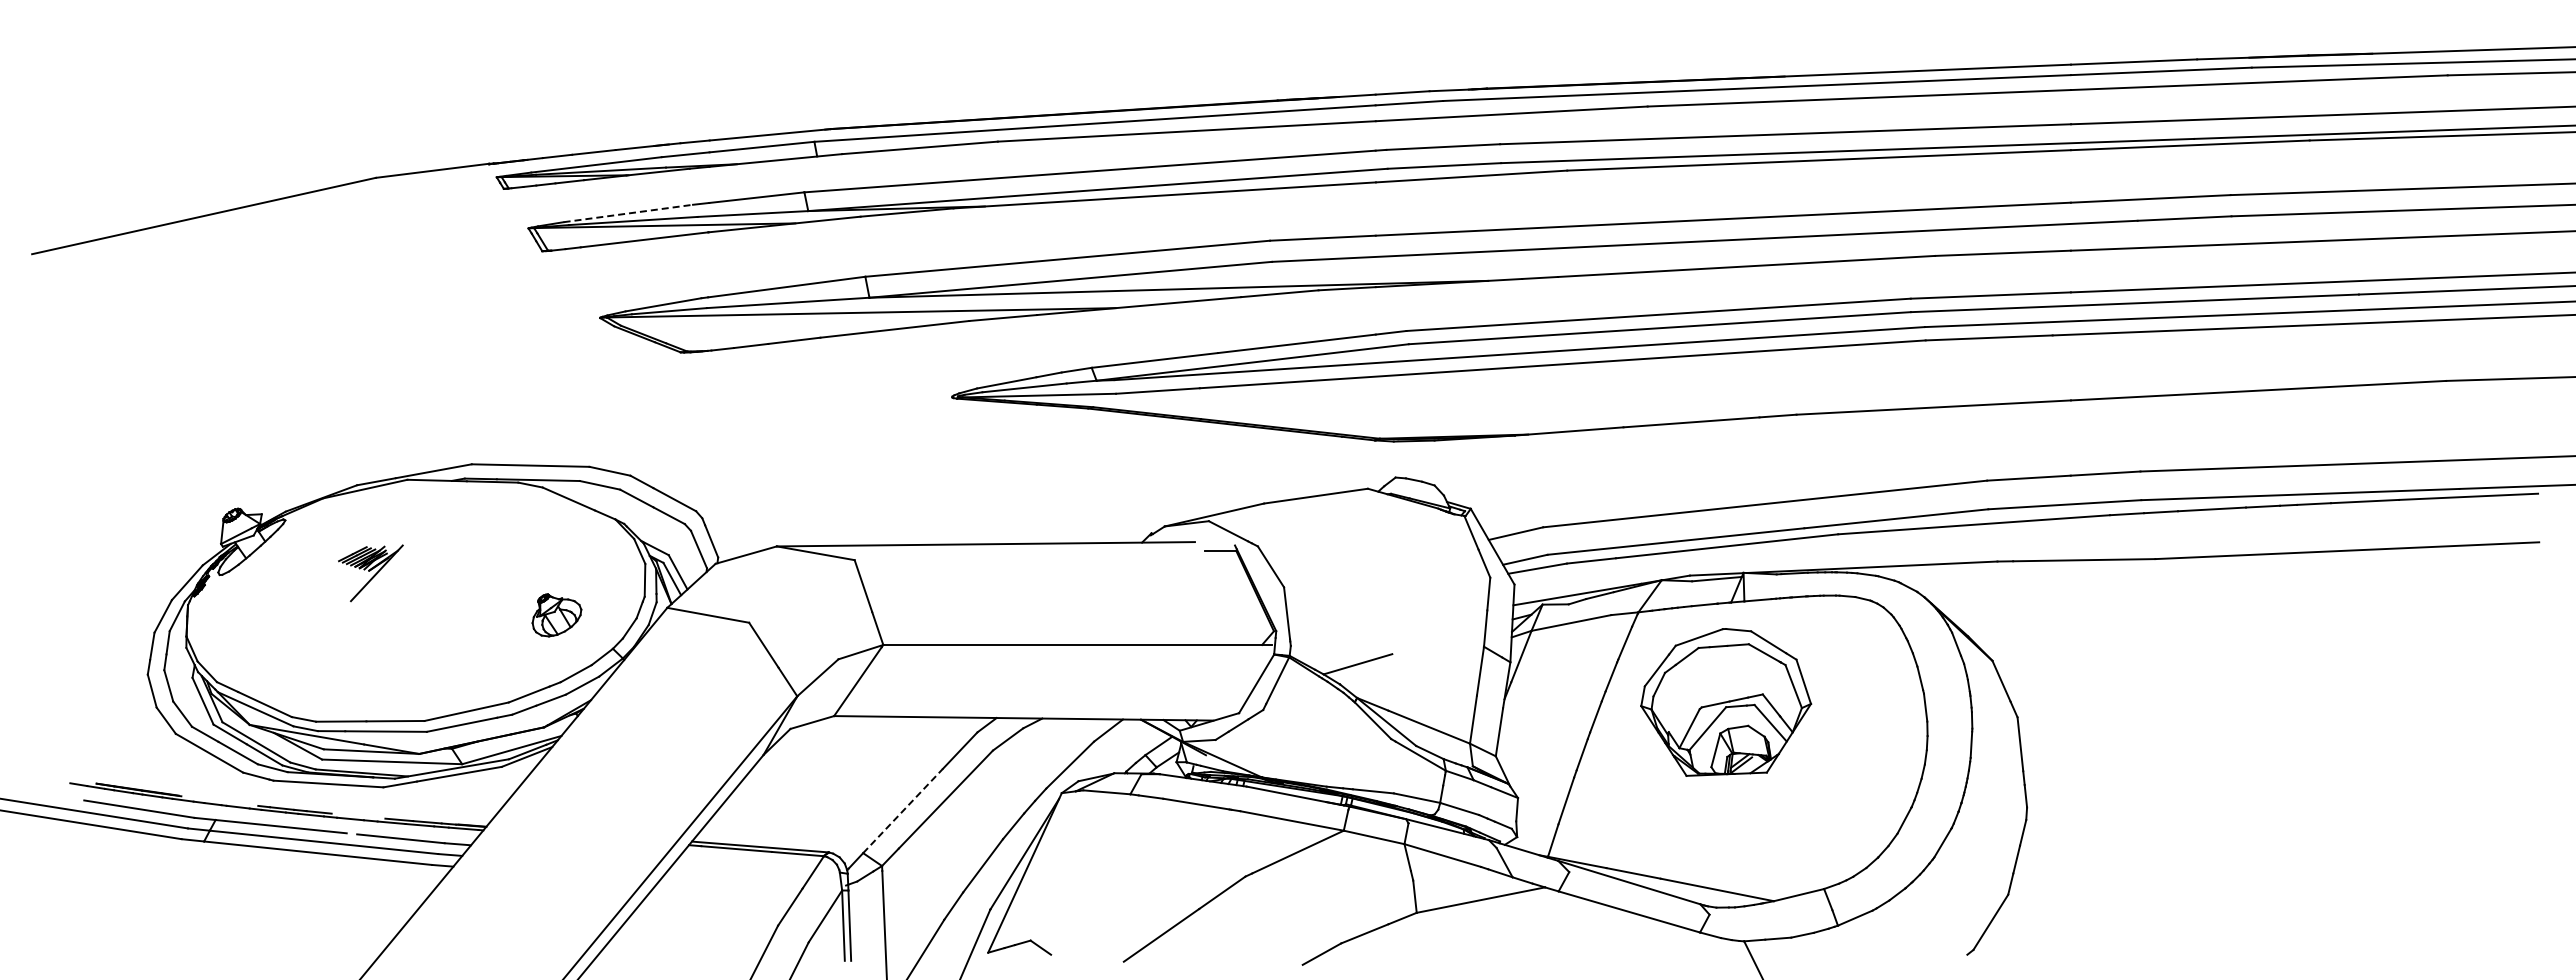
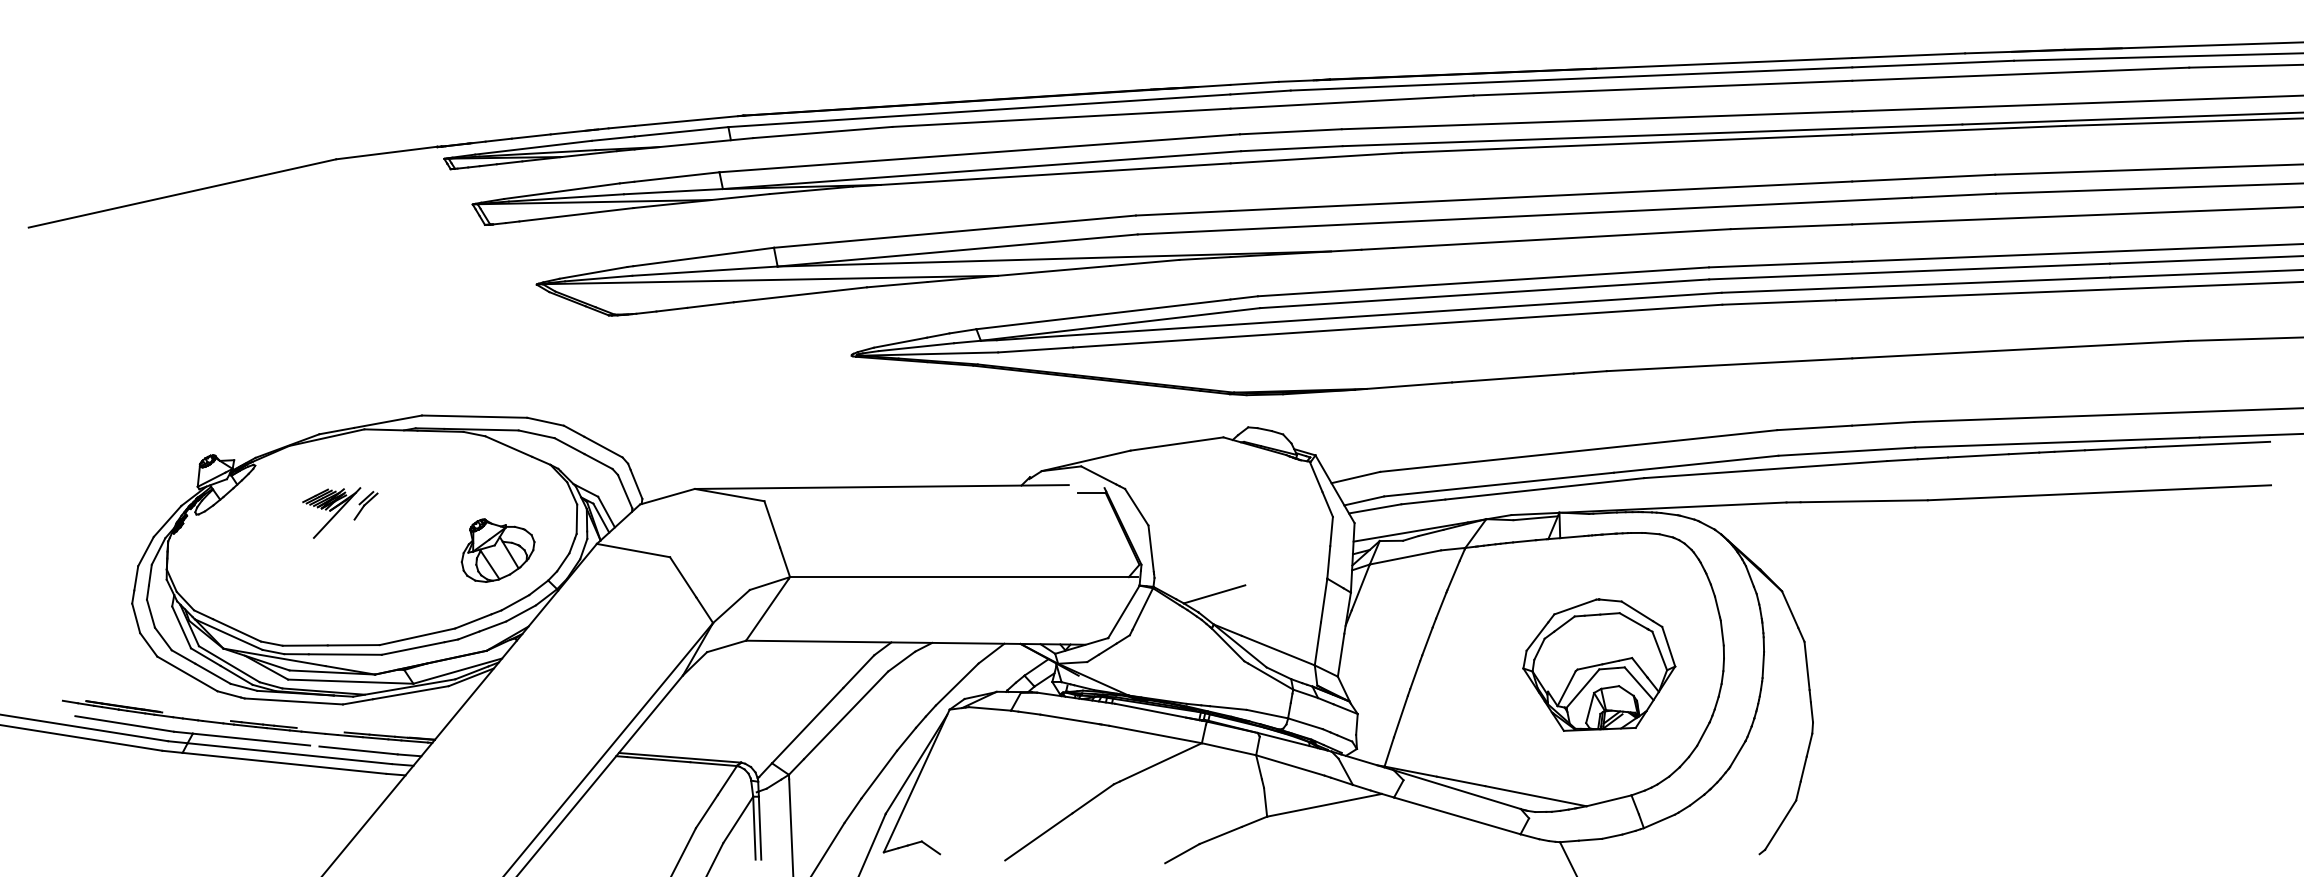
line: (628, 213) -> (562, 191), dashed -> solid
part: (409, 564) -> (366, 505), added
part: (556, 615) -> (497, 550), size x1.67
part: (1726, 702) -> (1599, 665), moved
line: (903, 810) -> (808, 725), dashed -> solid

